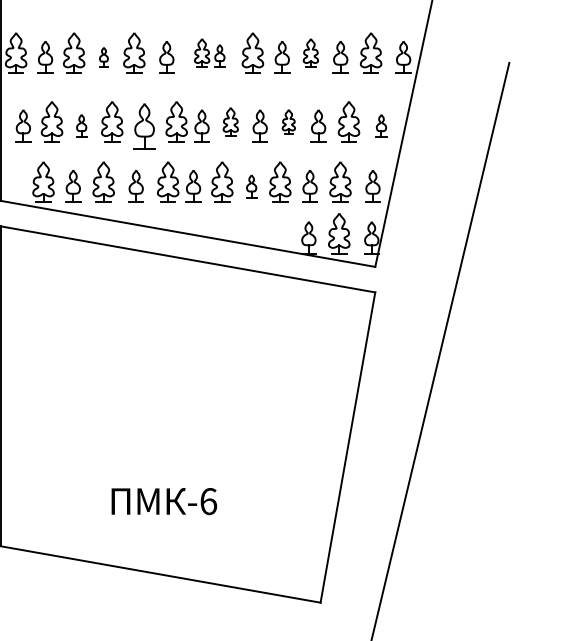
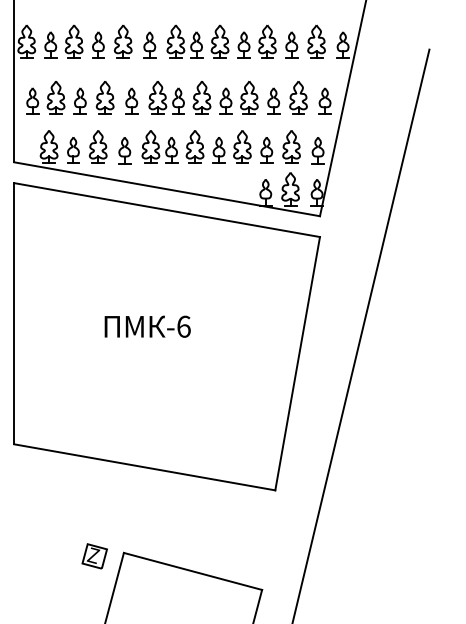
part: (209, 52) -> (184, 41), size x1.43
part: (311, 52) -> (267, 41), size x1.43
part: (104, 56) -> (98, 44), size x1.67
part: (230, 121) -> (201, 97), size x1.43
part: (288, 121) -> (249, 97), size x1.67
part: (80, 125) -> (79, 100), size x1.43
part: (144, 125) -> (131, 100), size x0.71
part: (380, 125) -> (324, 100), size x1.43
part: (250, 186) -> (218, 150), size x1.43
text: (164, 501) -> (147, 326), moved

